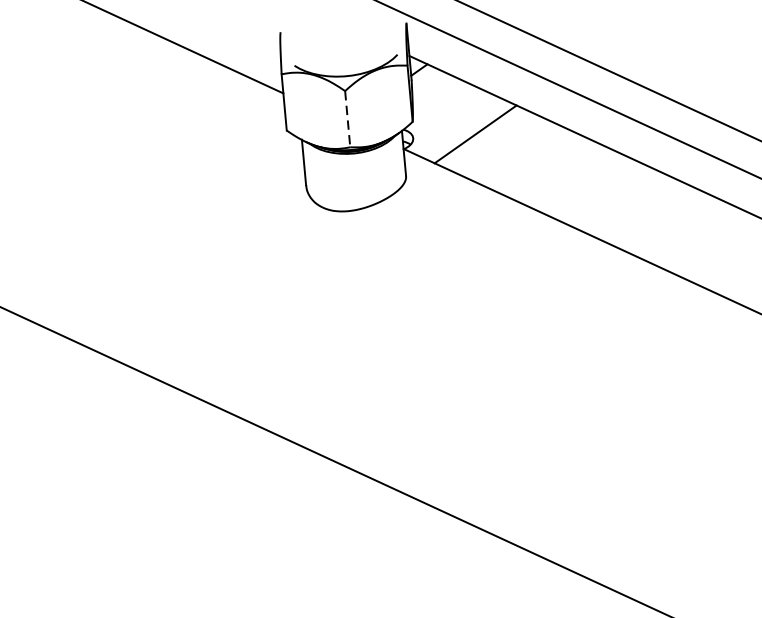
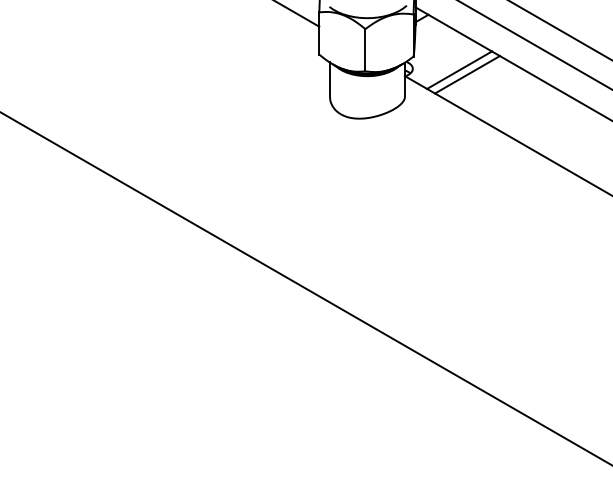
line: (347, 119) -> (365, 50), dashed -> solid
line: (486, 139) -> (467, 74), added

